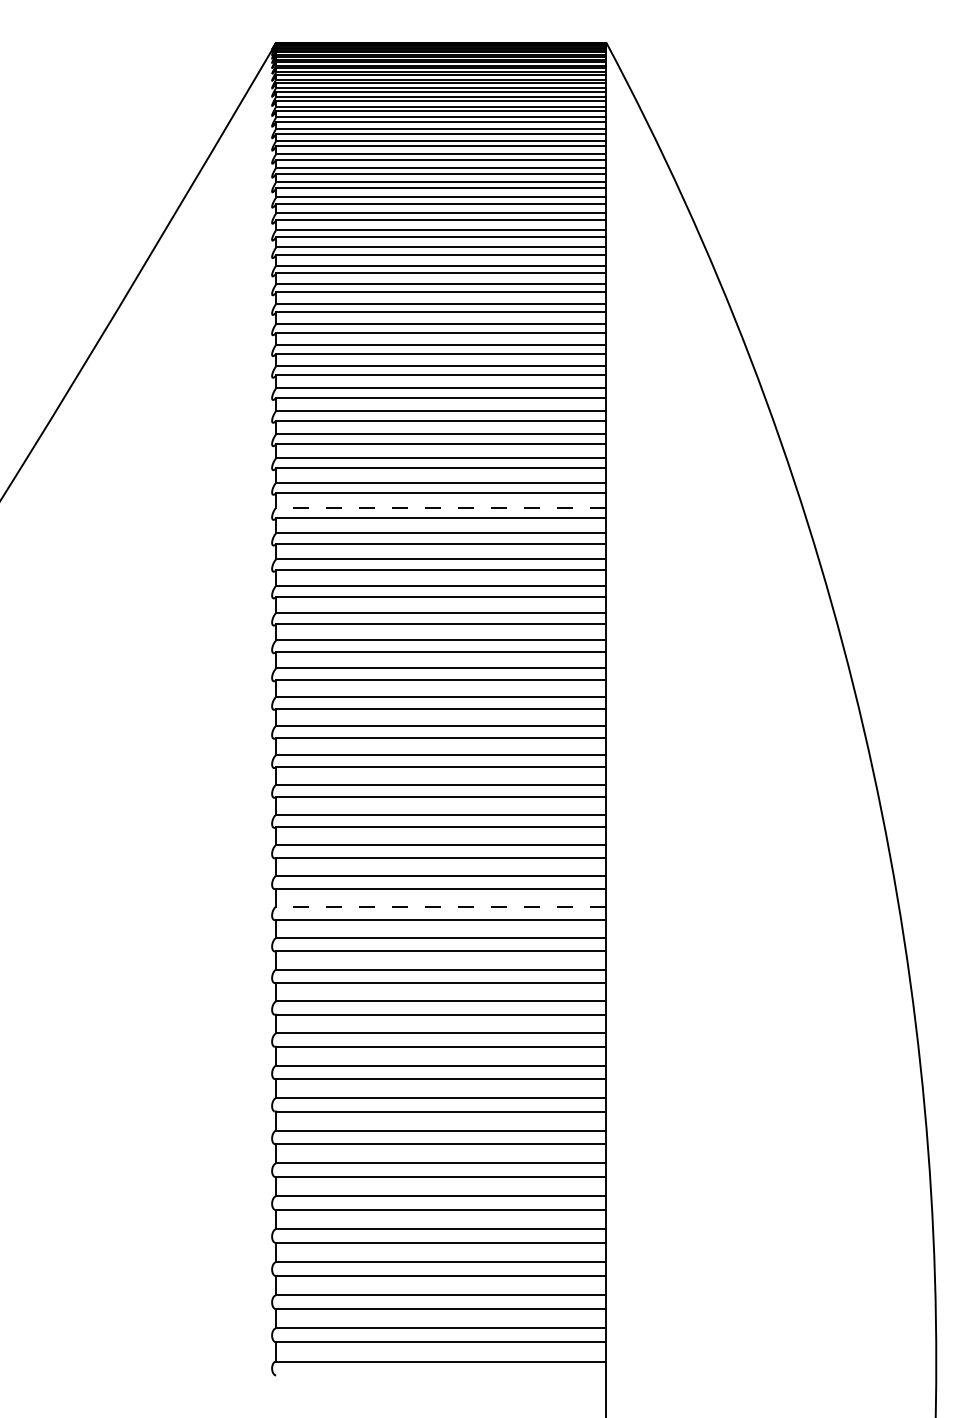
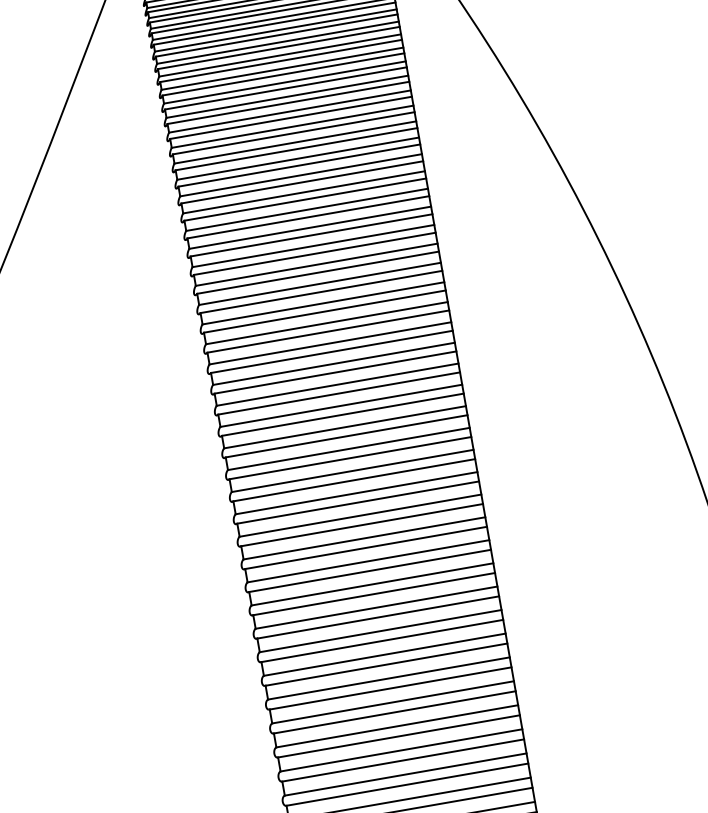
line: (440, 507) -> (312, 246), dashed -> solid
line: (440, 906) -> (363, 538), dashed -> solid

